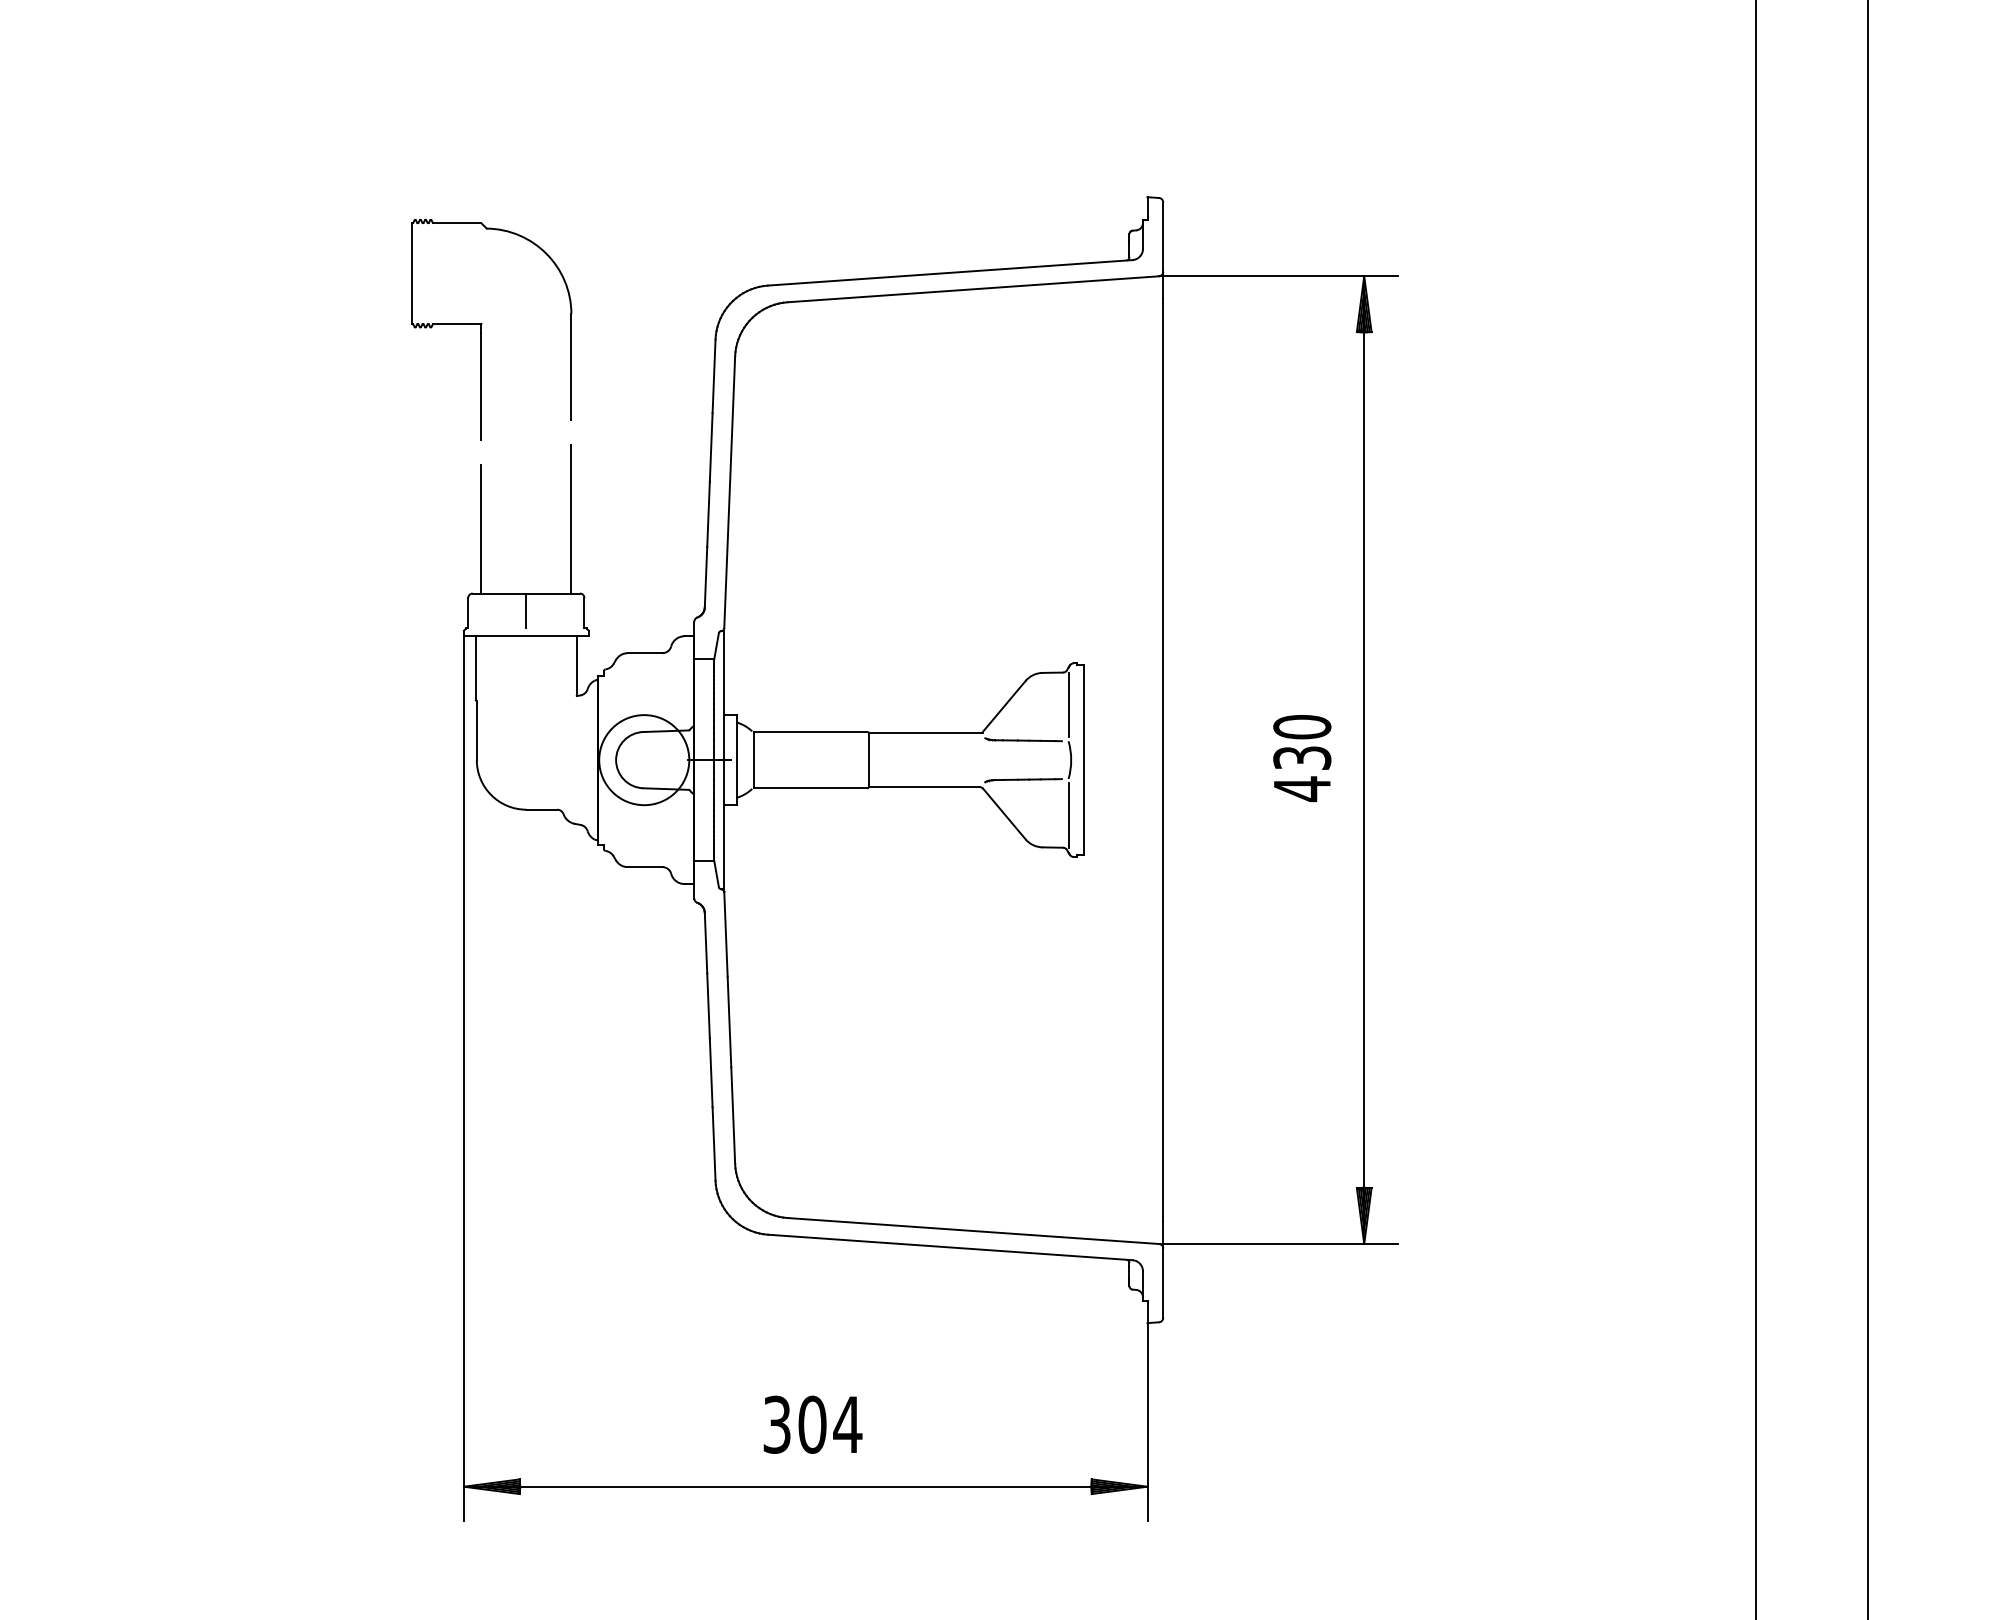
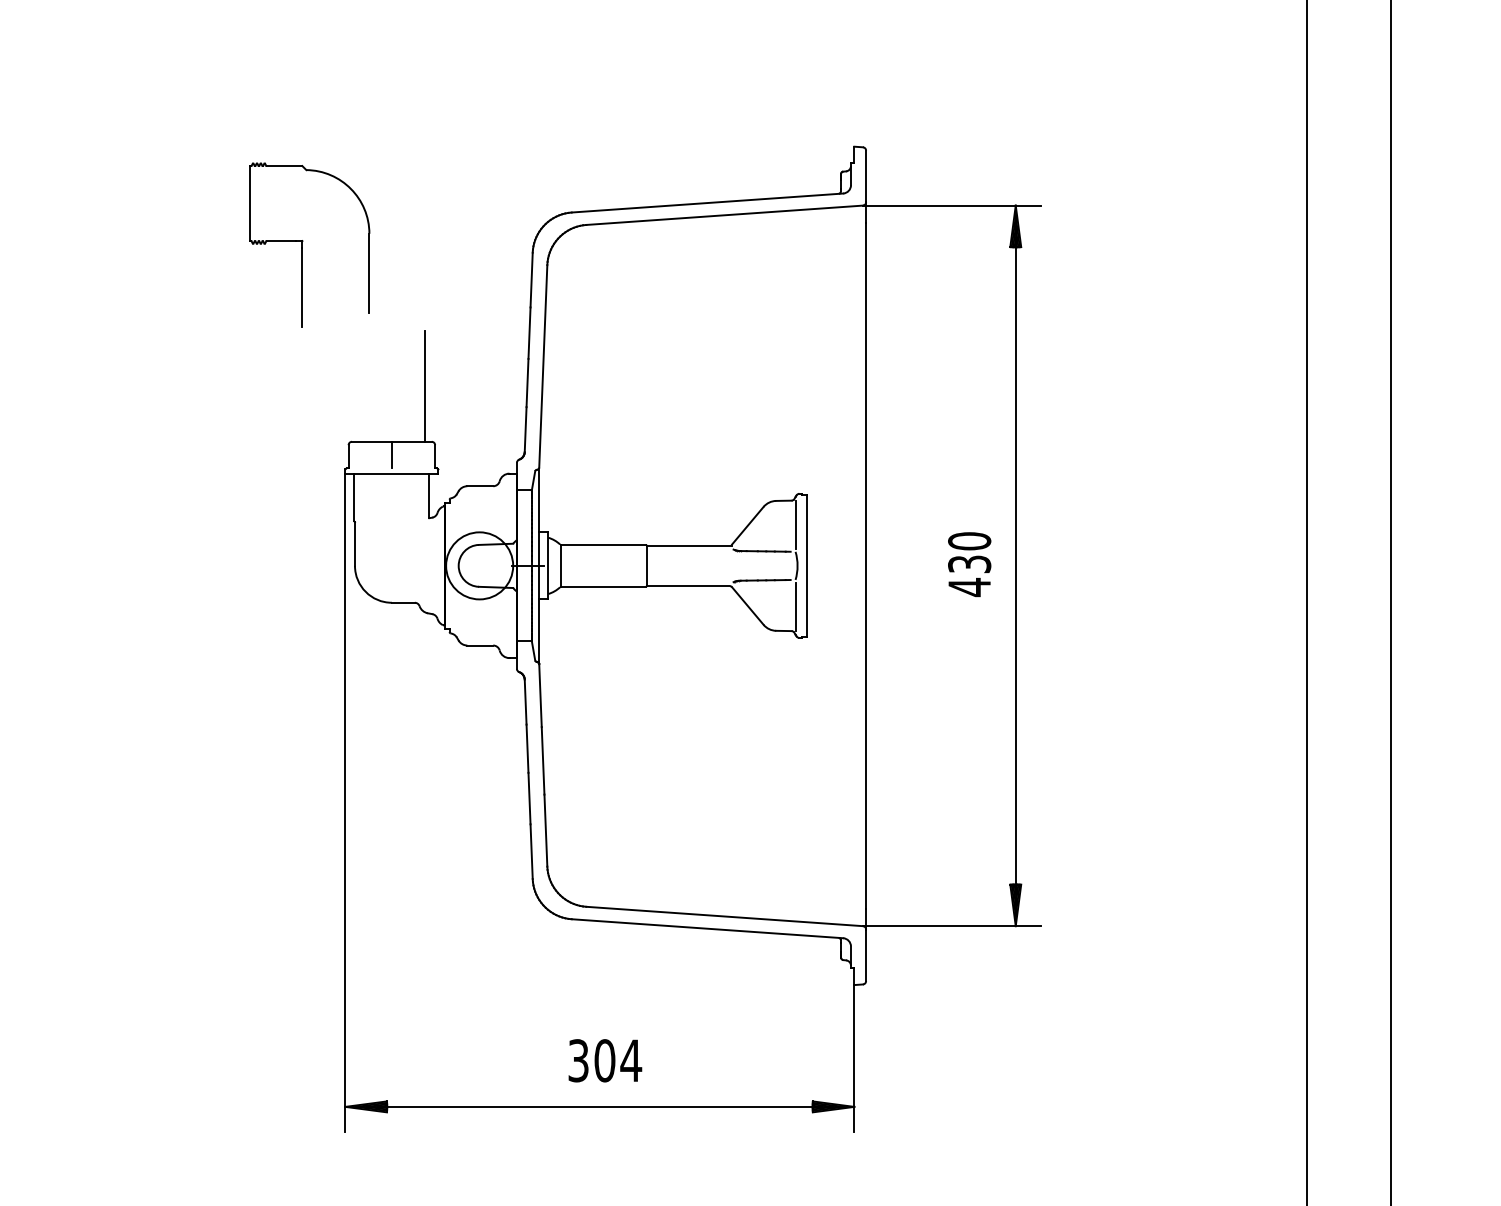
part: (482, 324) -> (303, 241), moved
line: (481, 528) -> (358, 393), removed

